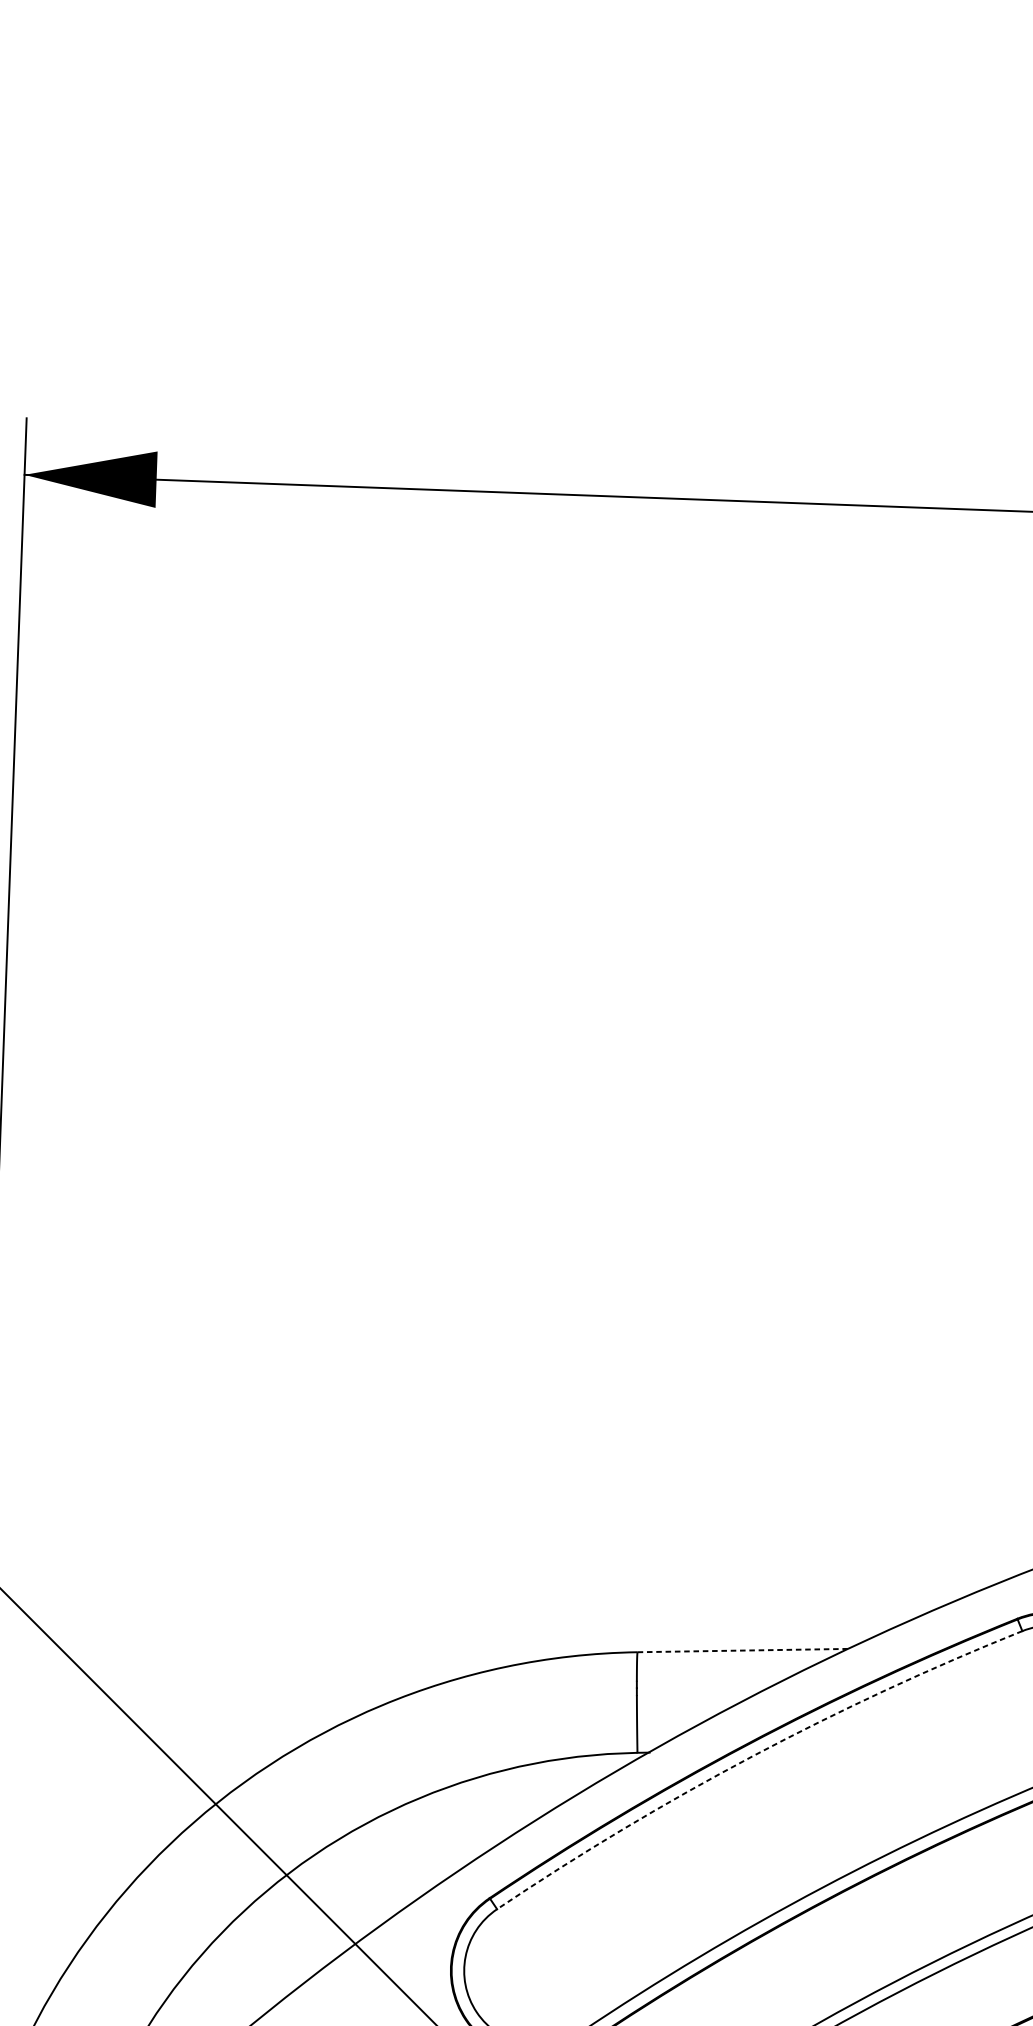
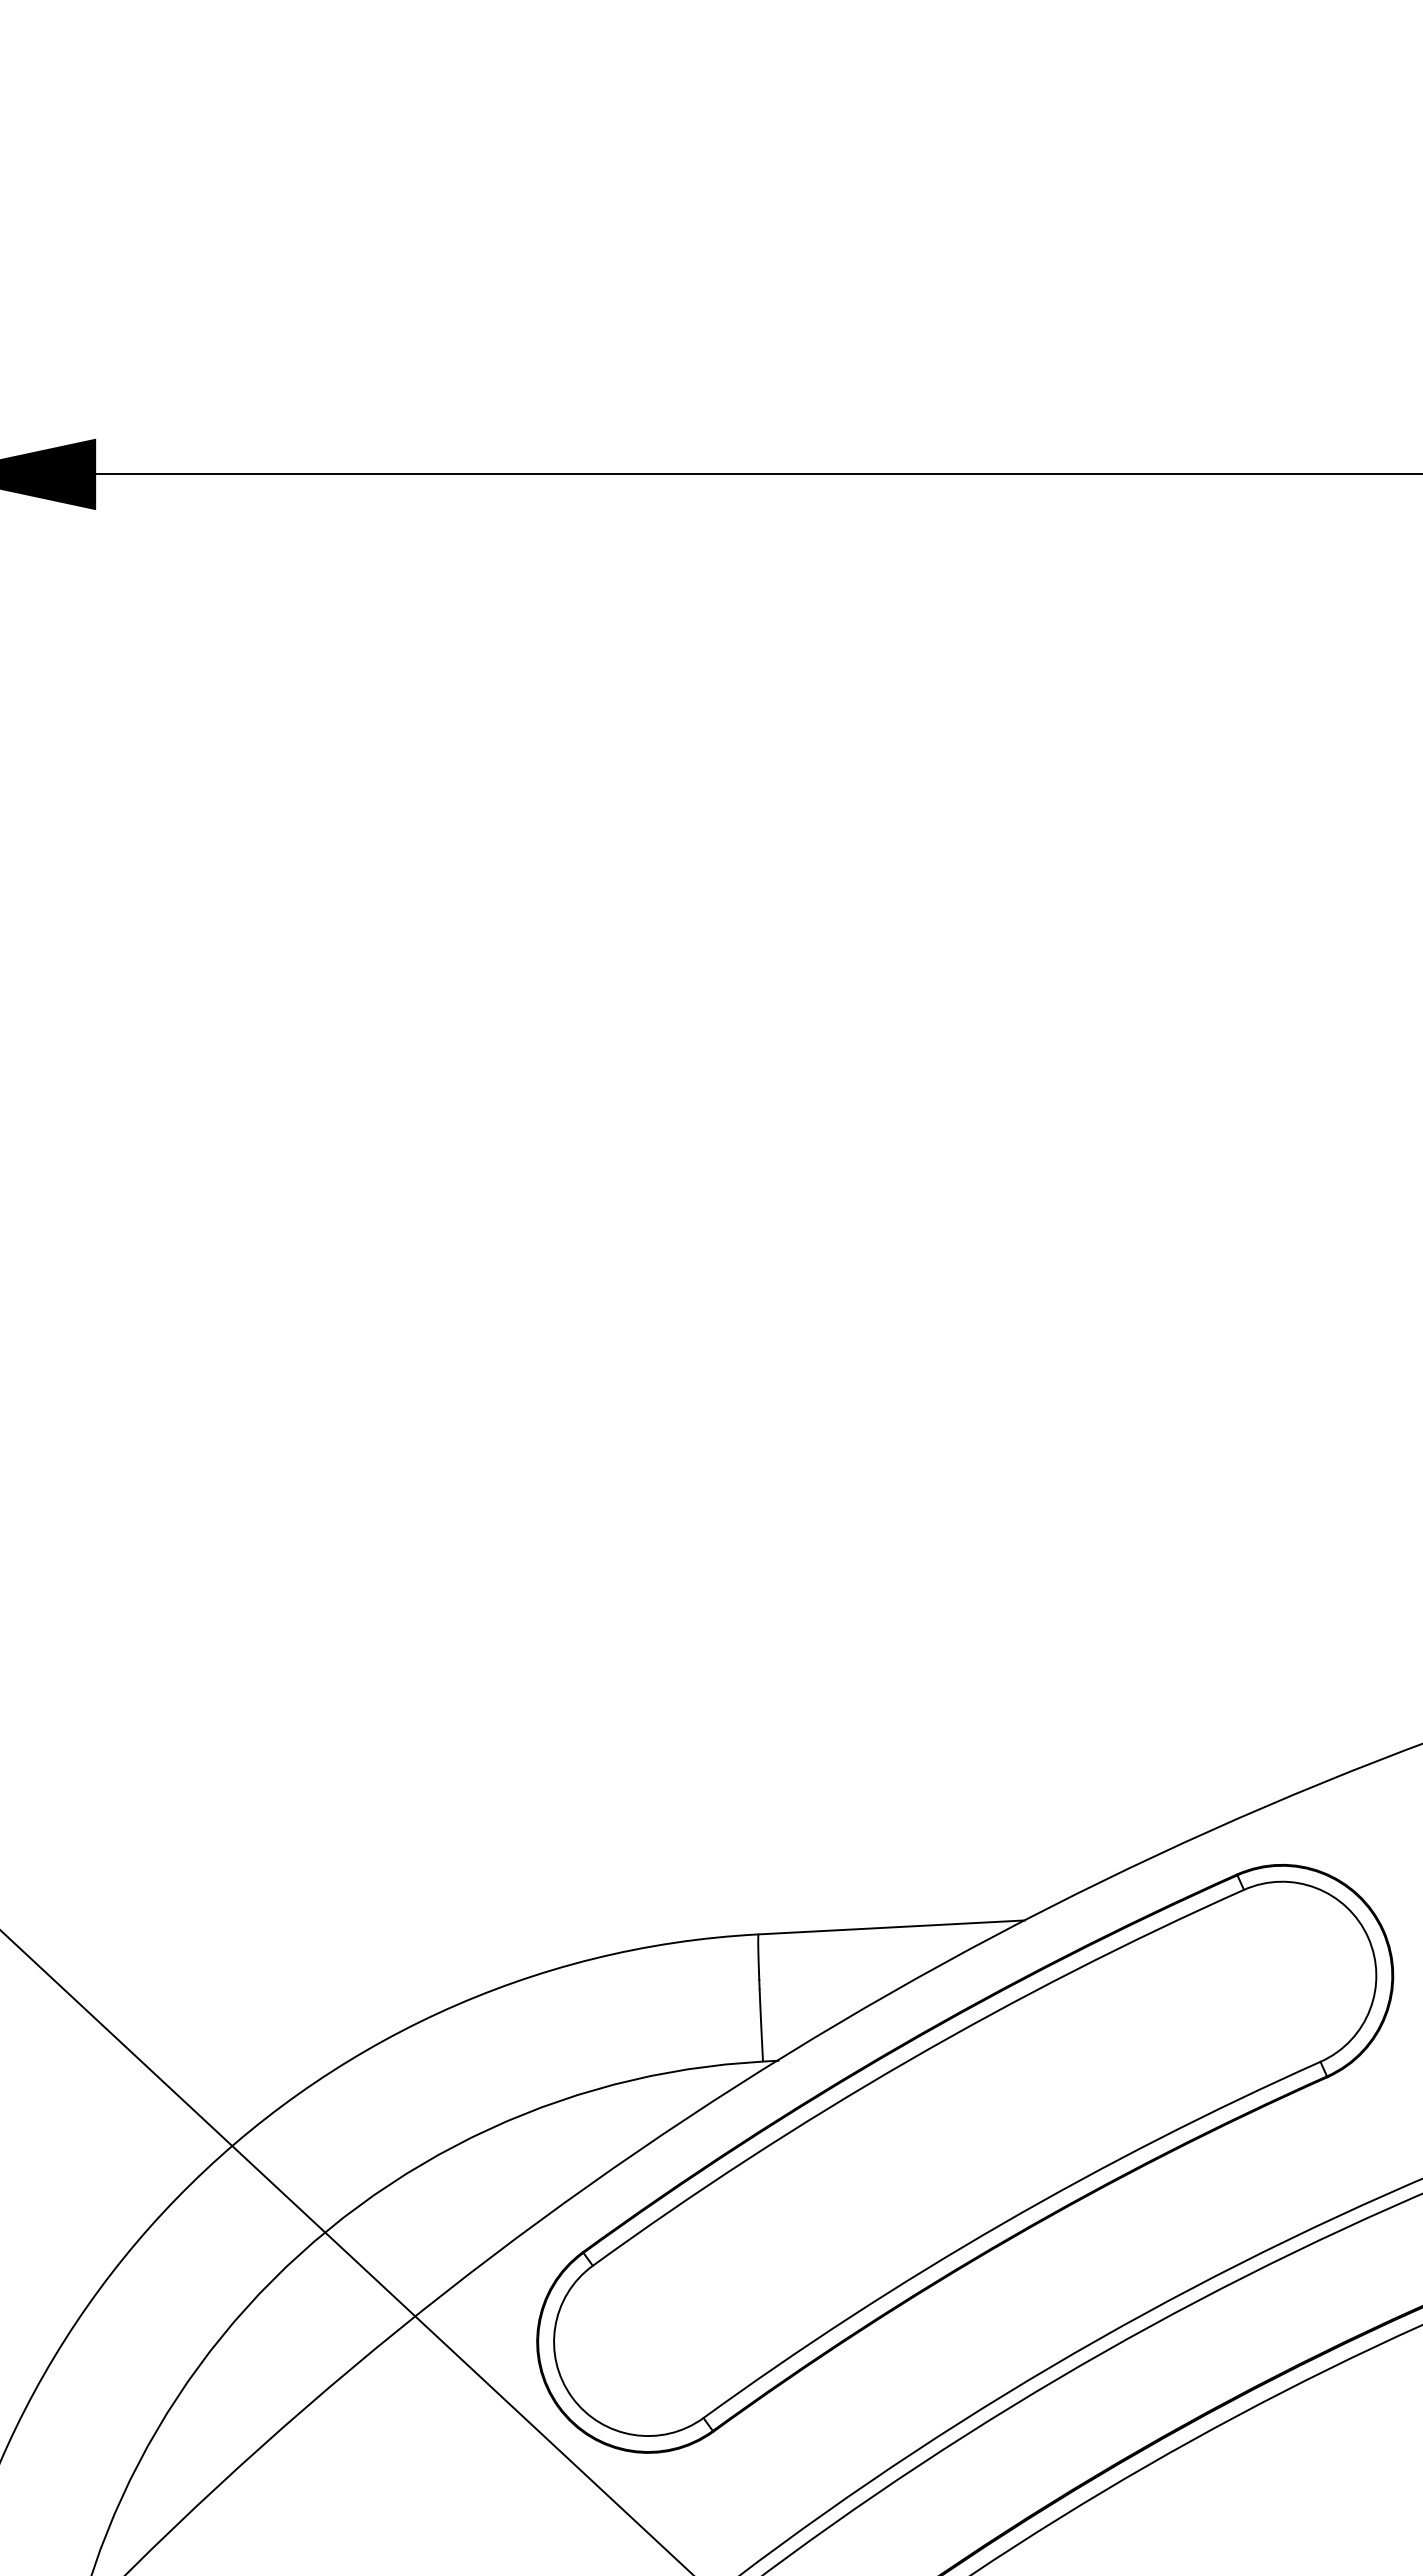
line: (743, 1650) -> (892, 1927), dashed -> solid
arc: (752, 1756) -> (908, 2060), dashed -> solid

